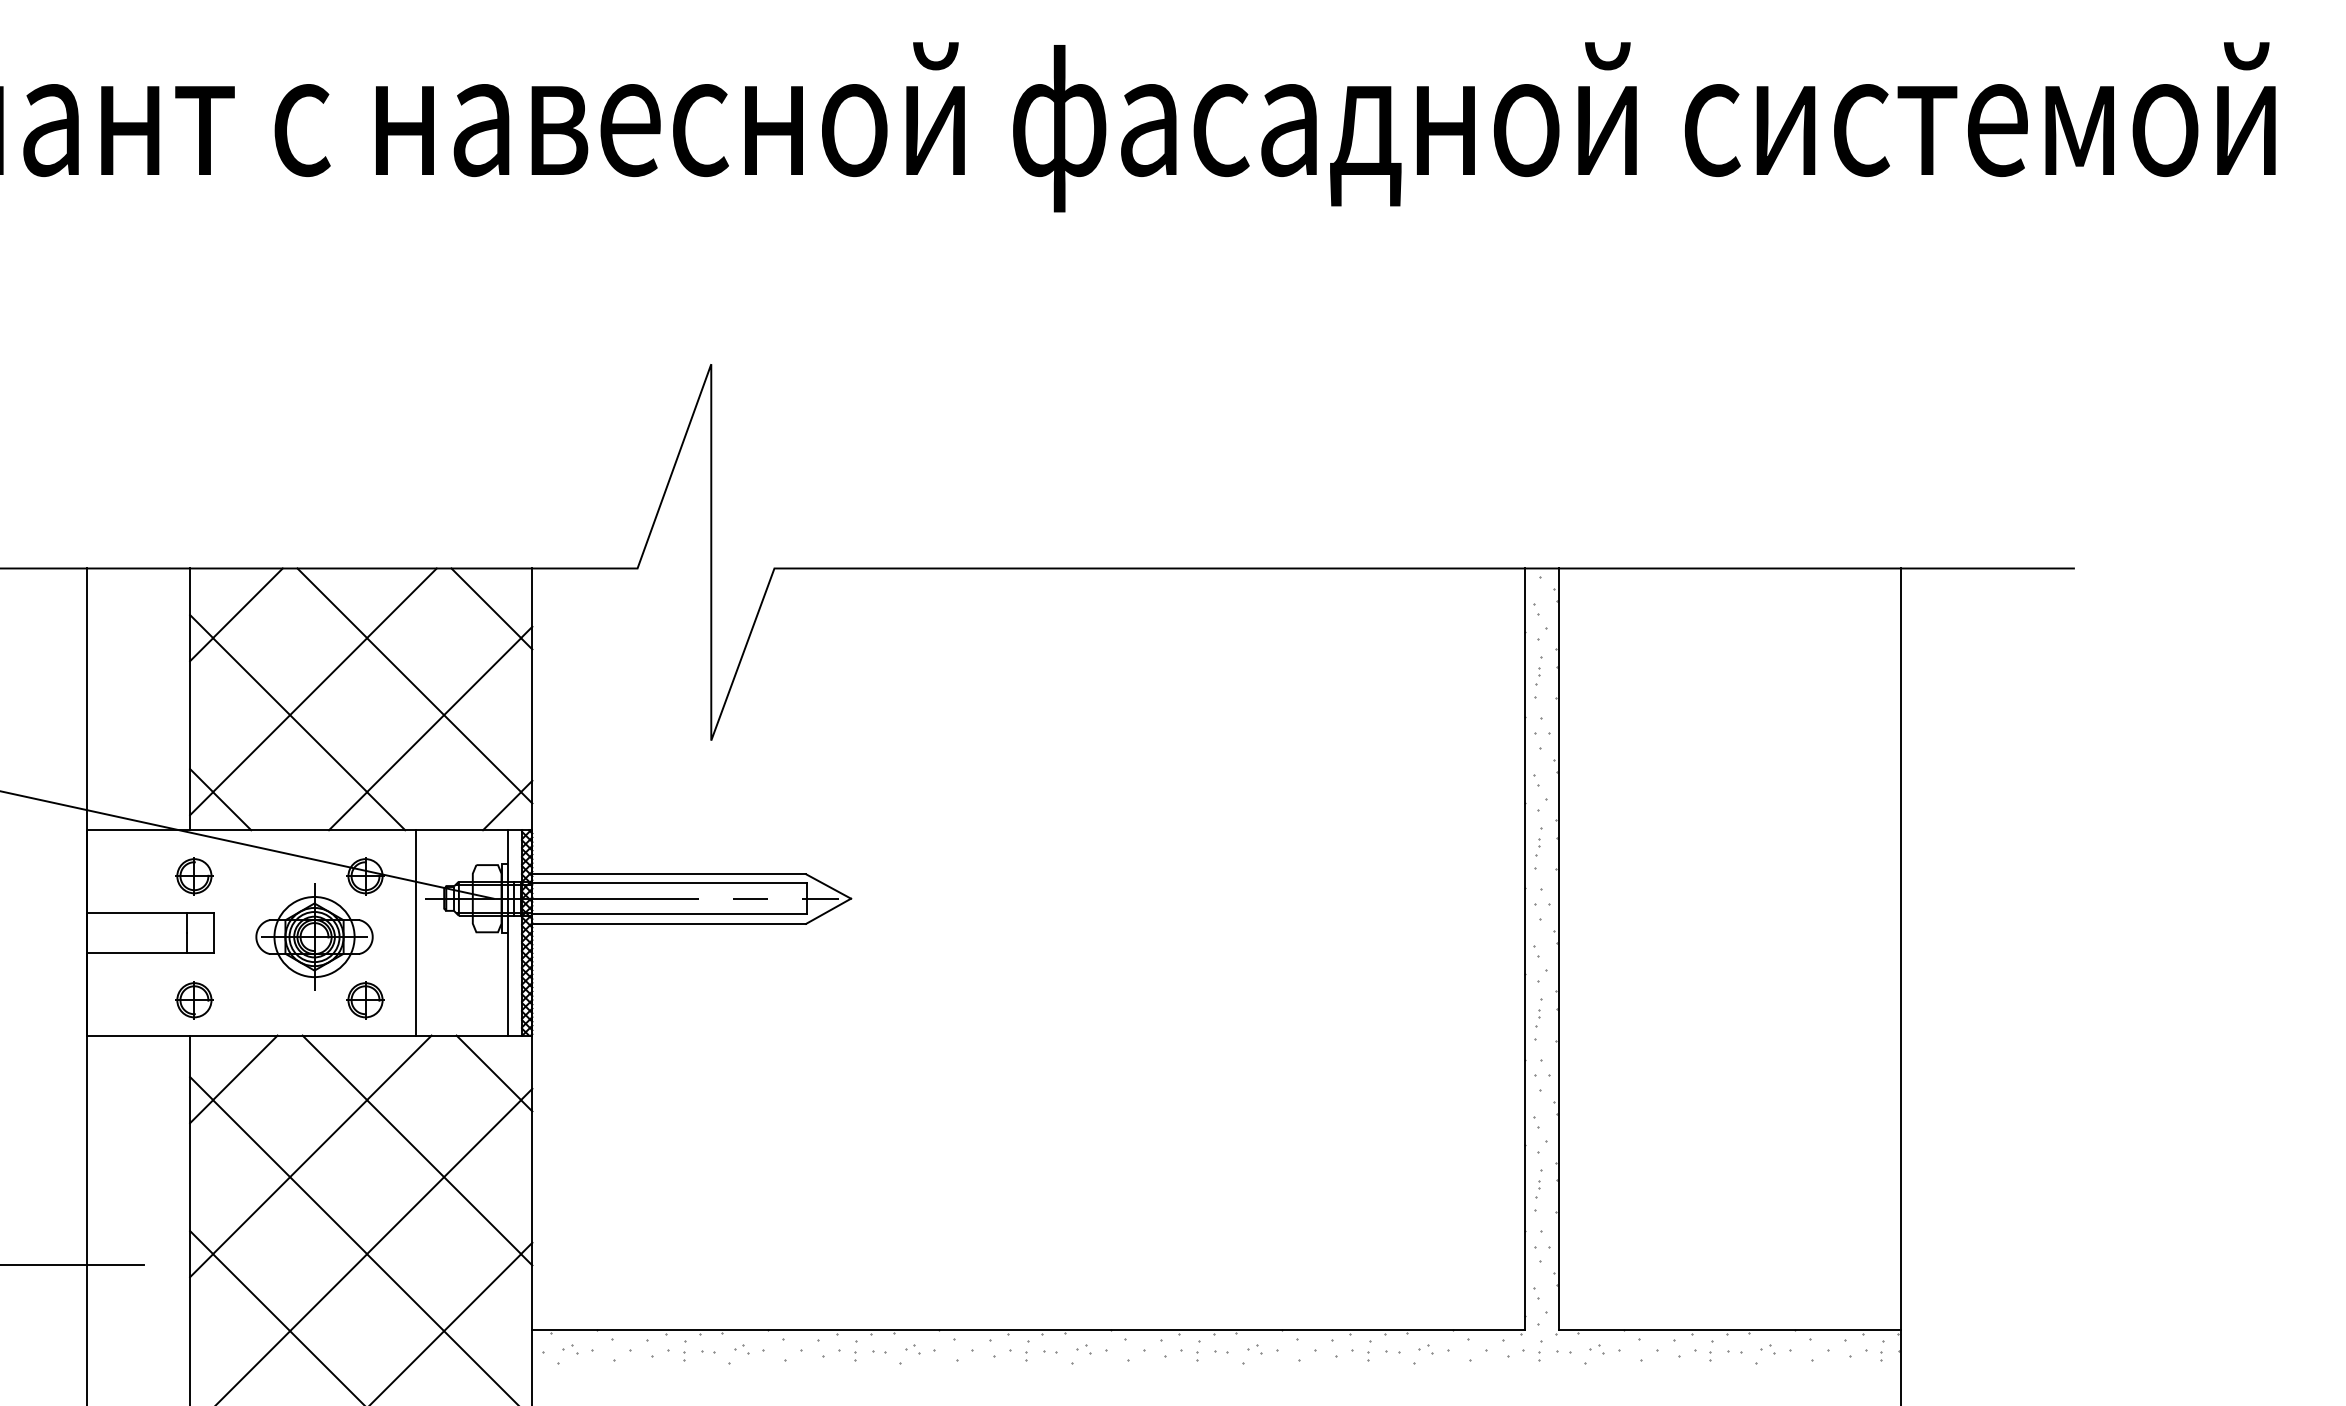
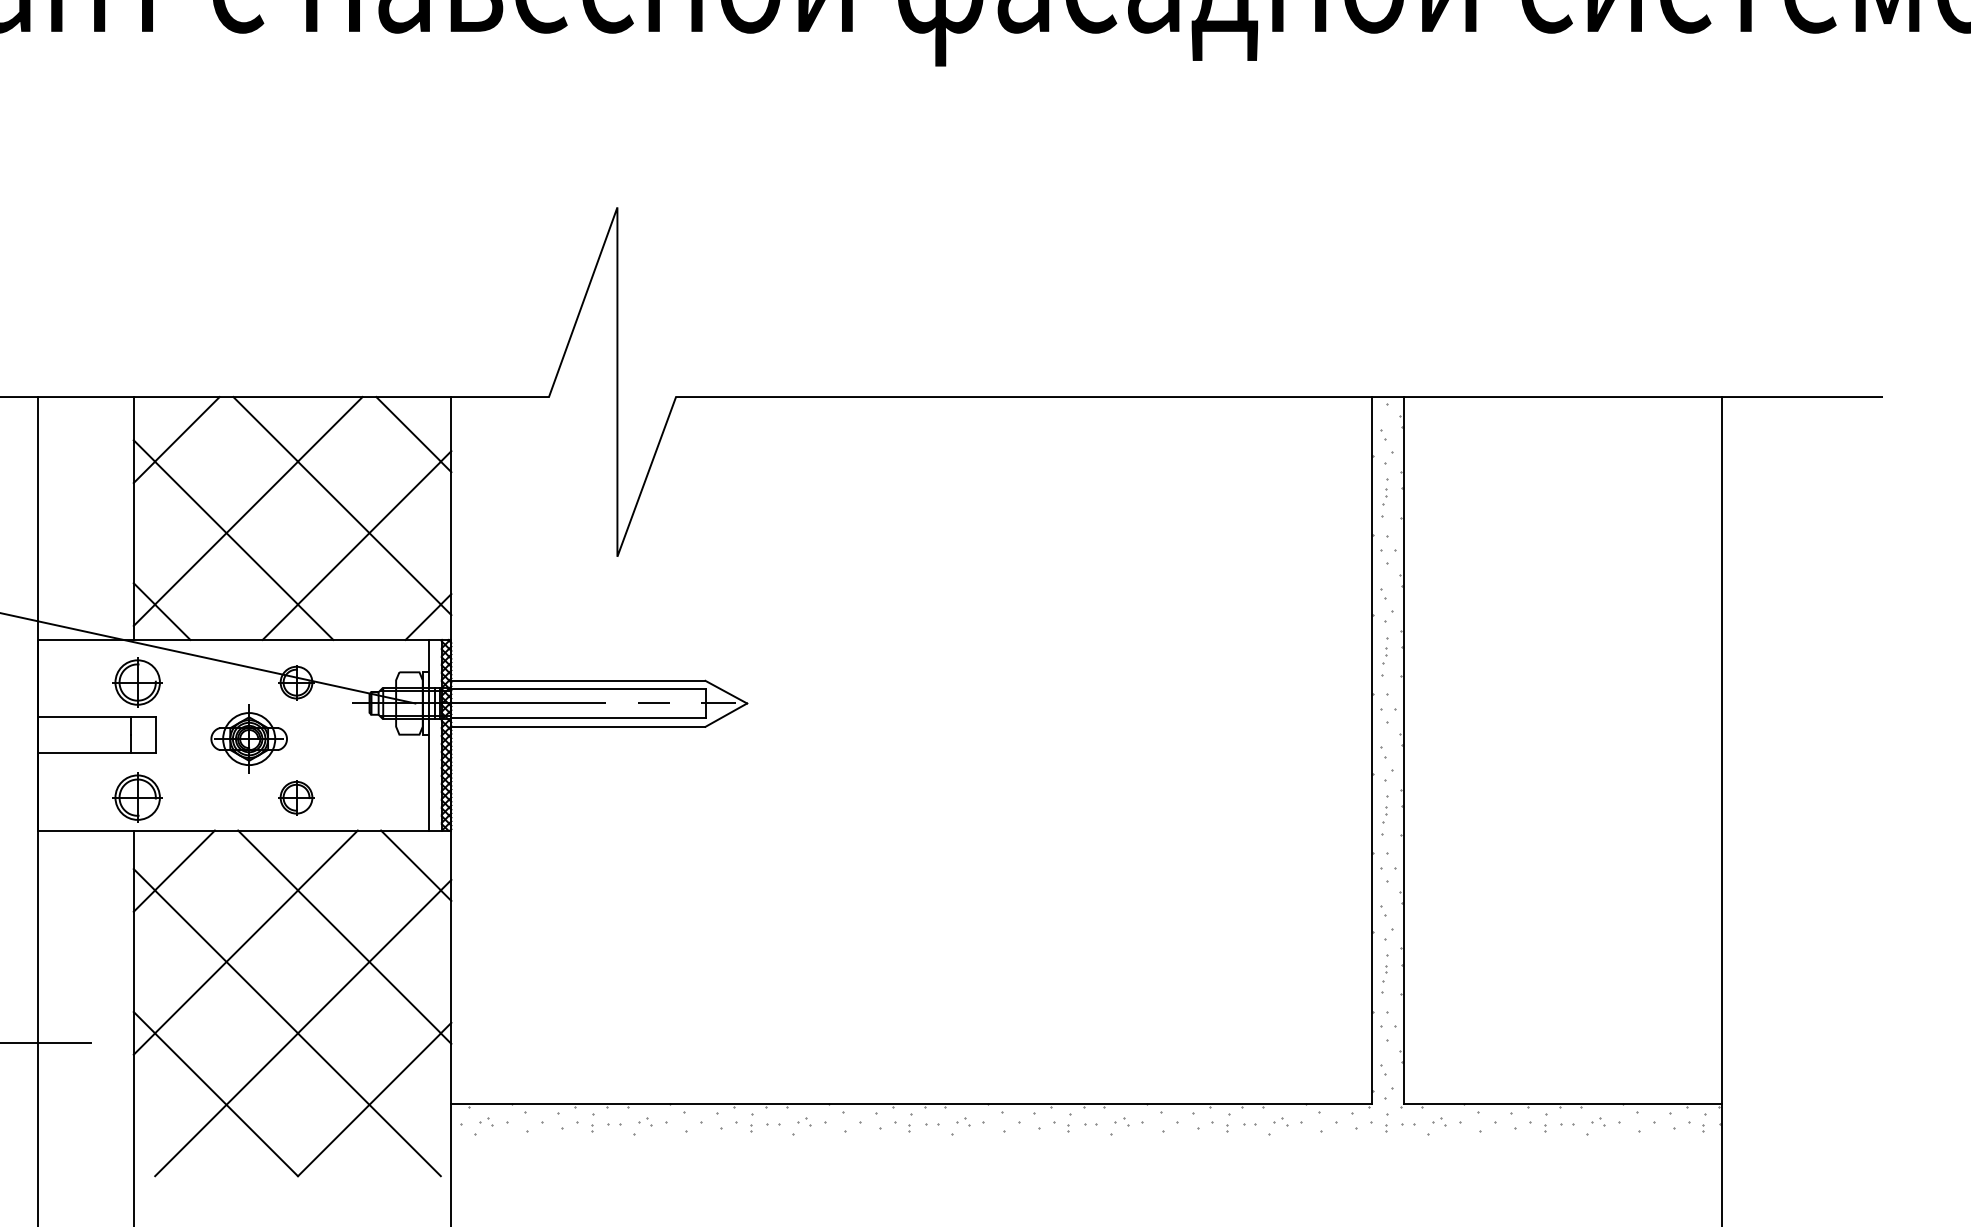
part: (194, 876) -> (137, 682), size x1.4
line: (416, 932) -> (343, 734), removed
part: (314, 936) -> (249, 738), size x0.7
part: (194, 1000) -> (137, 797), size x1.4

